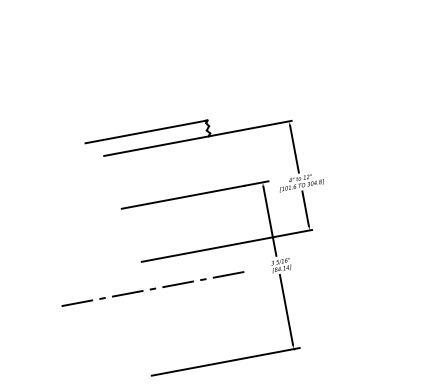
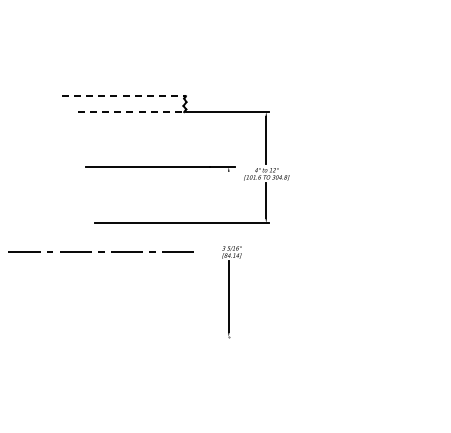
line: (147, 132) -> (124, 96), solid -> dashed
line: (156, 146) -> (131, 112), solid -> dashed
line: (269, 221) -> (228, 206), removed
line: (225, 361) -> (159, 336), removed

